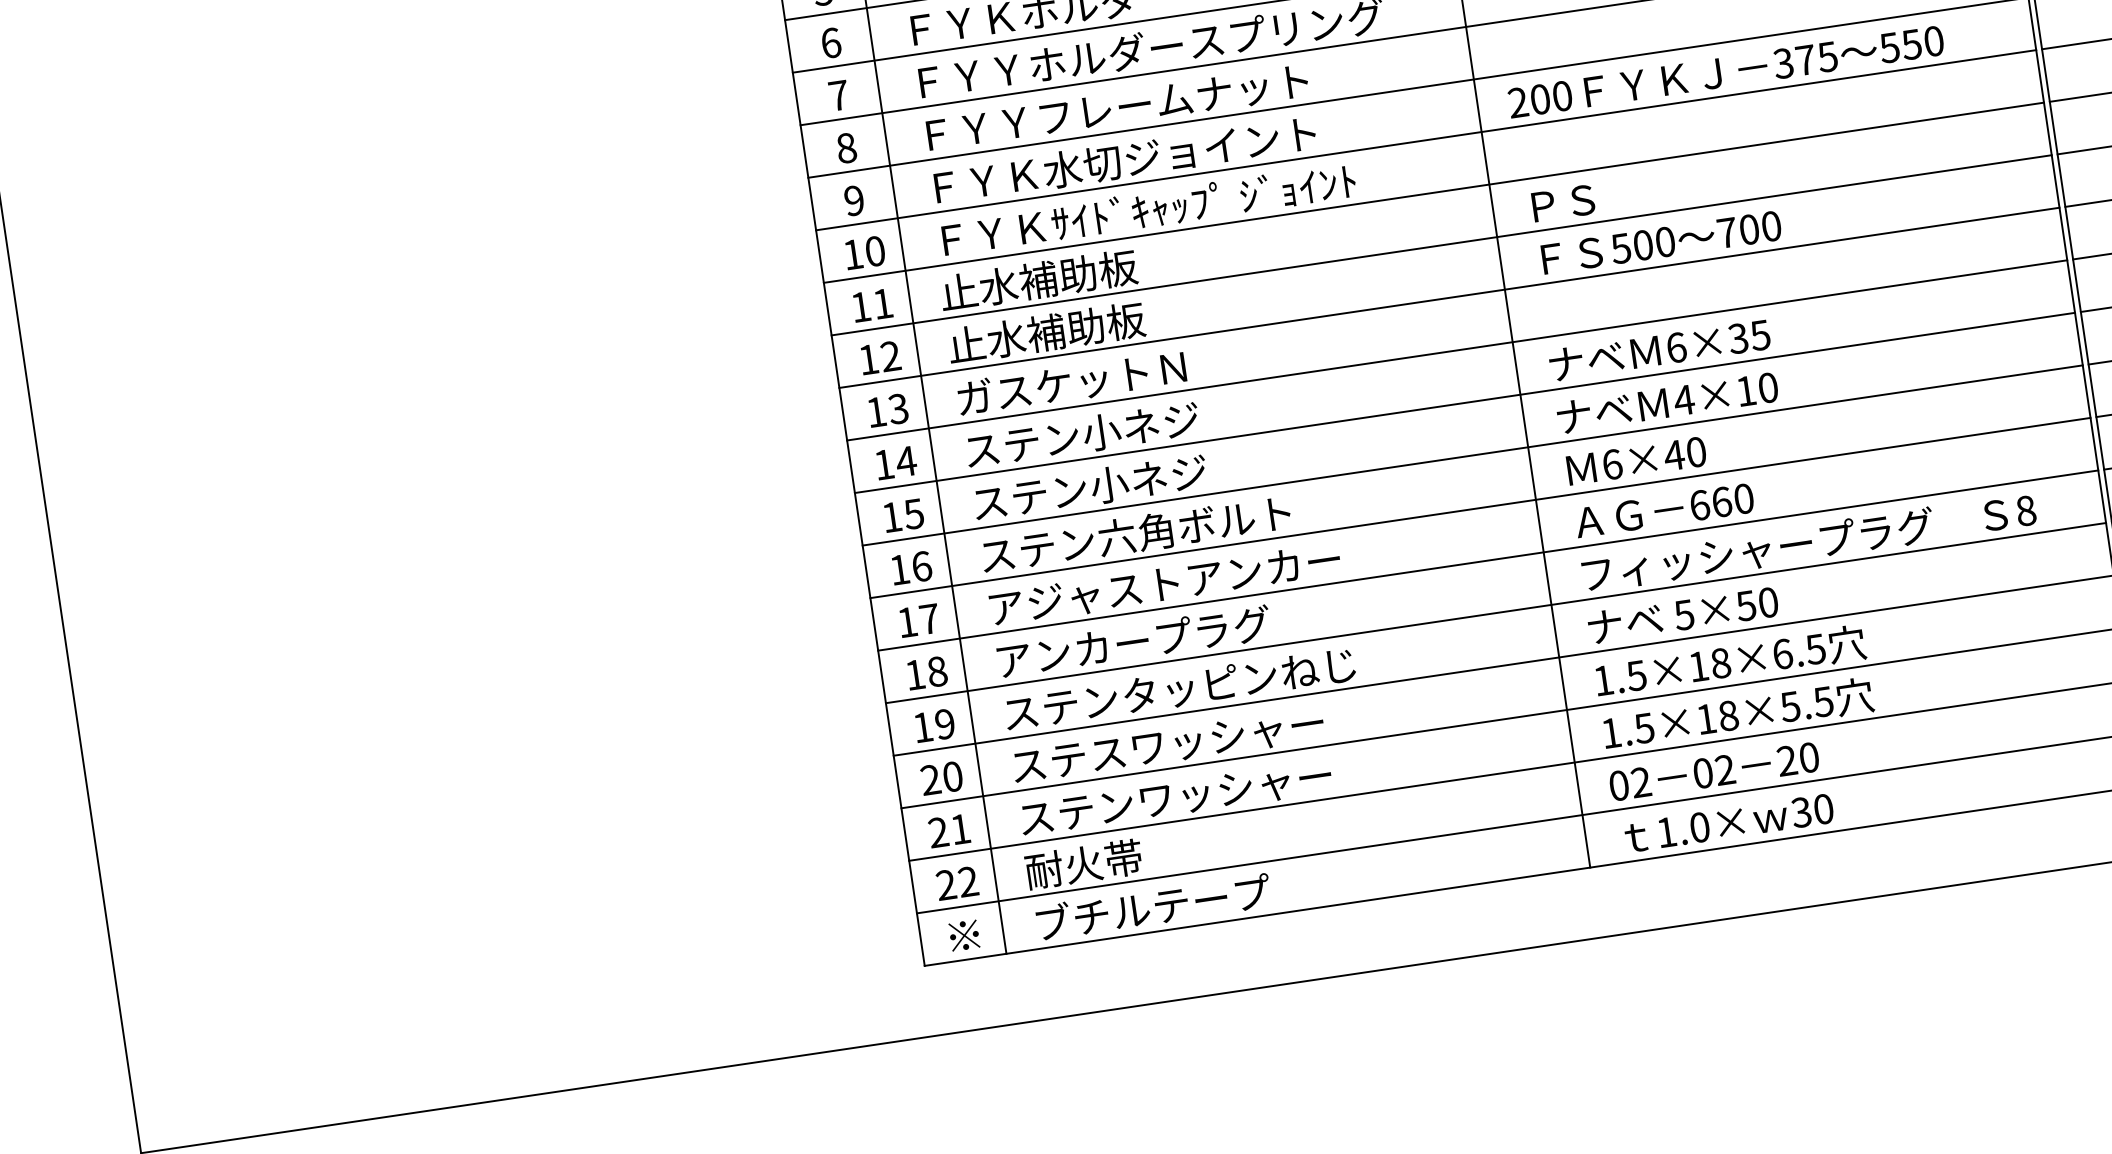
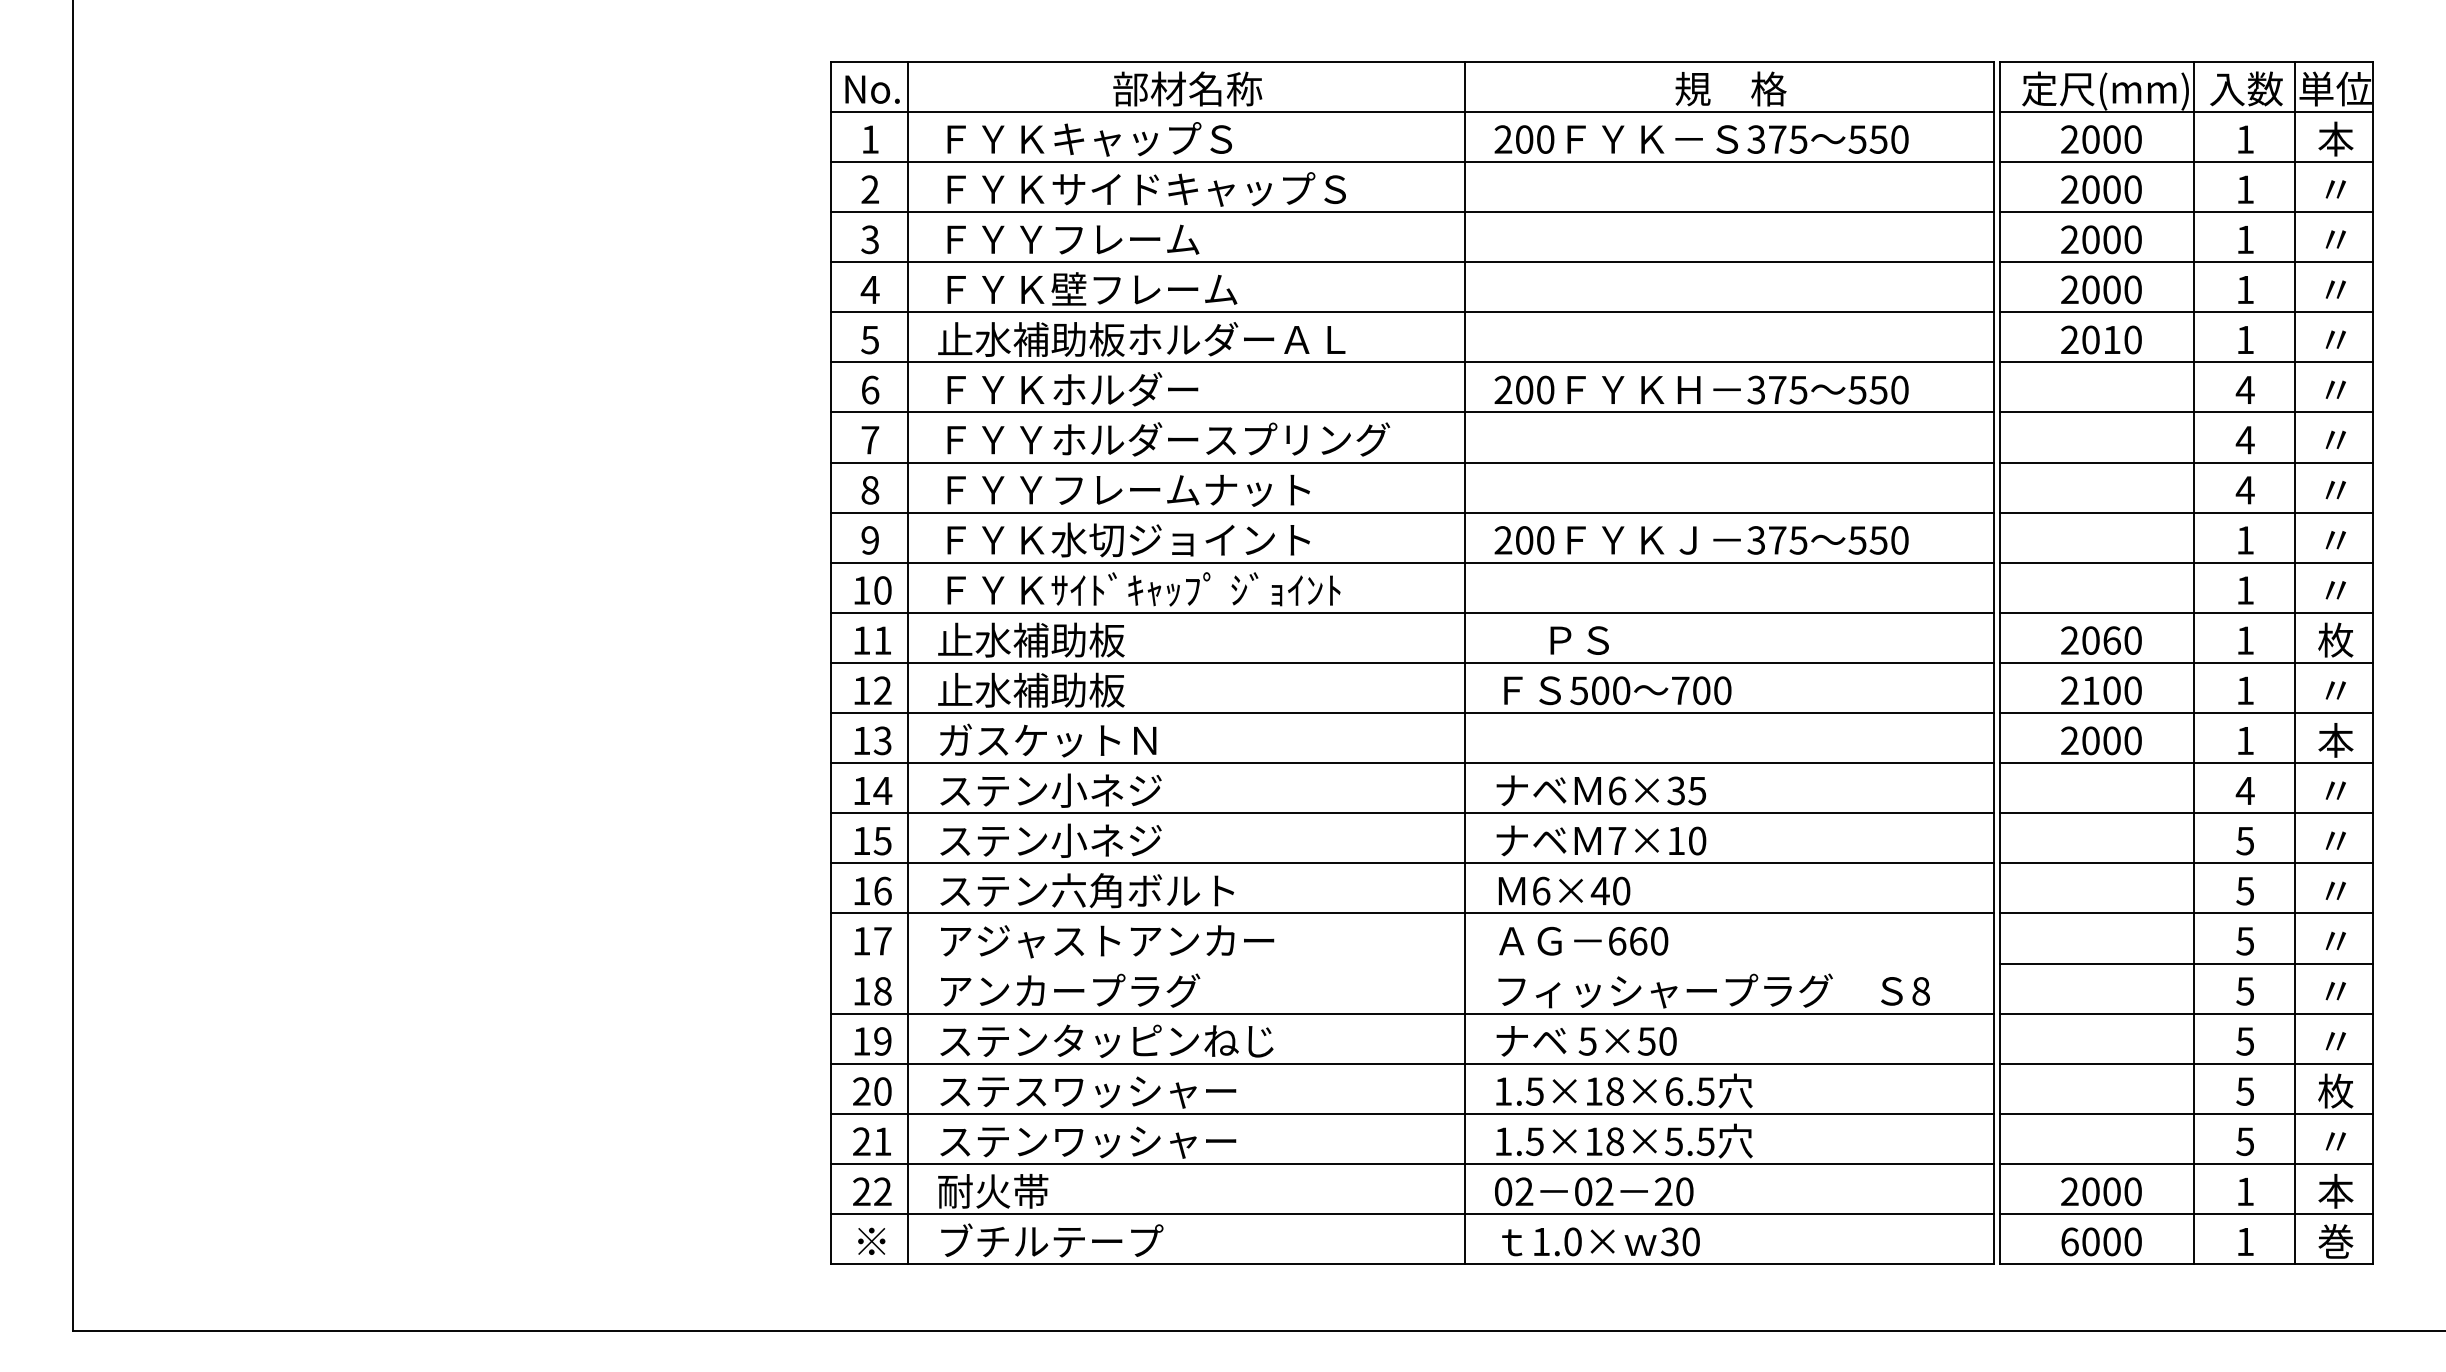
text: (1563, 203) -> (1579, 640), moved
text: (1683, 399) -> (1616, 840), 4×10 -> 7×10
line: (1488, 560) -> (1412, 963), removed

